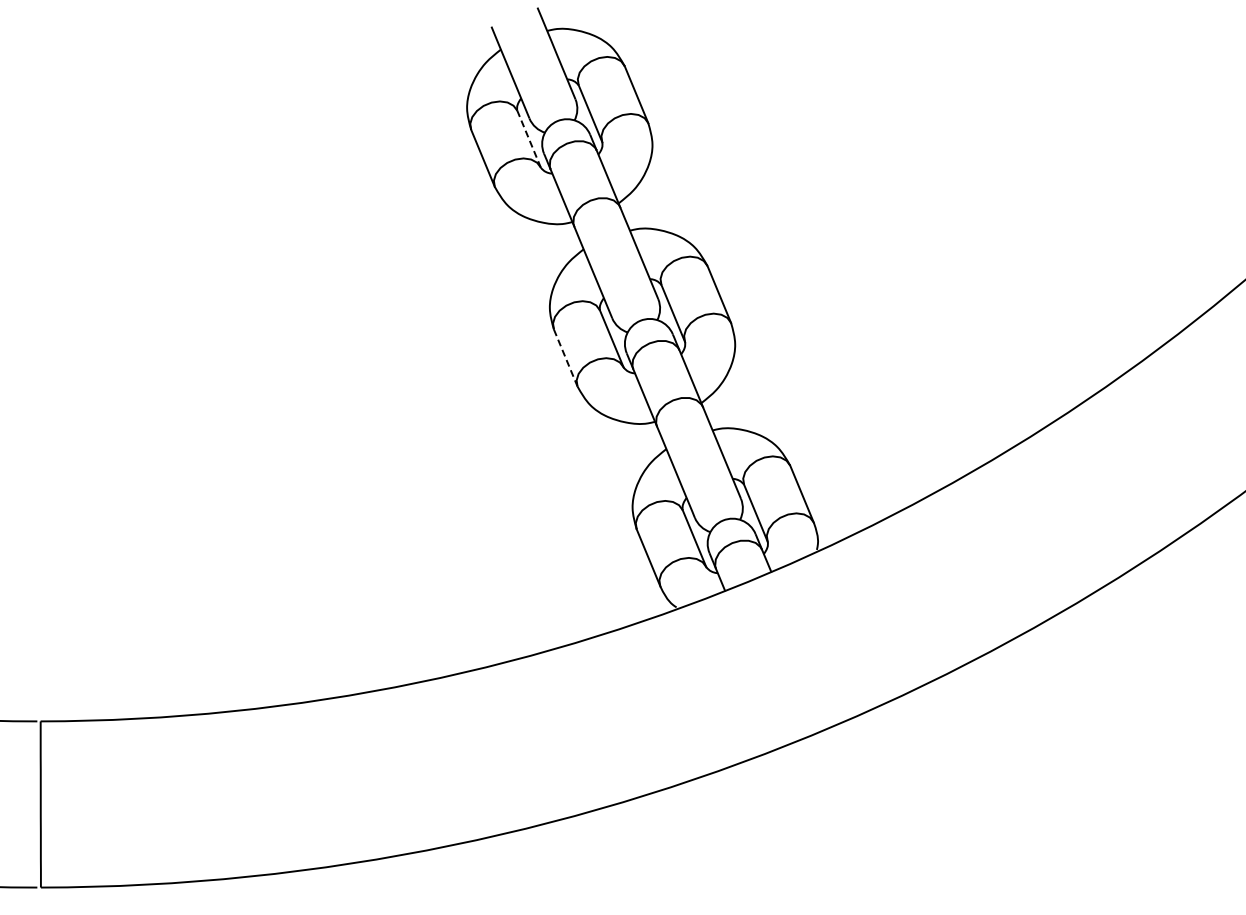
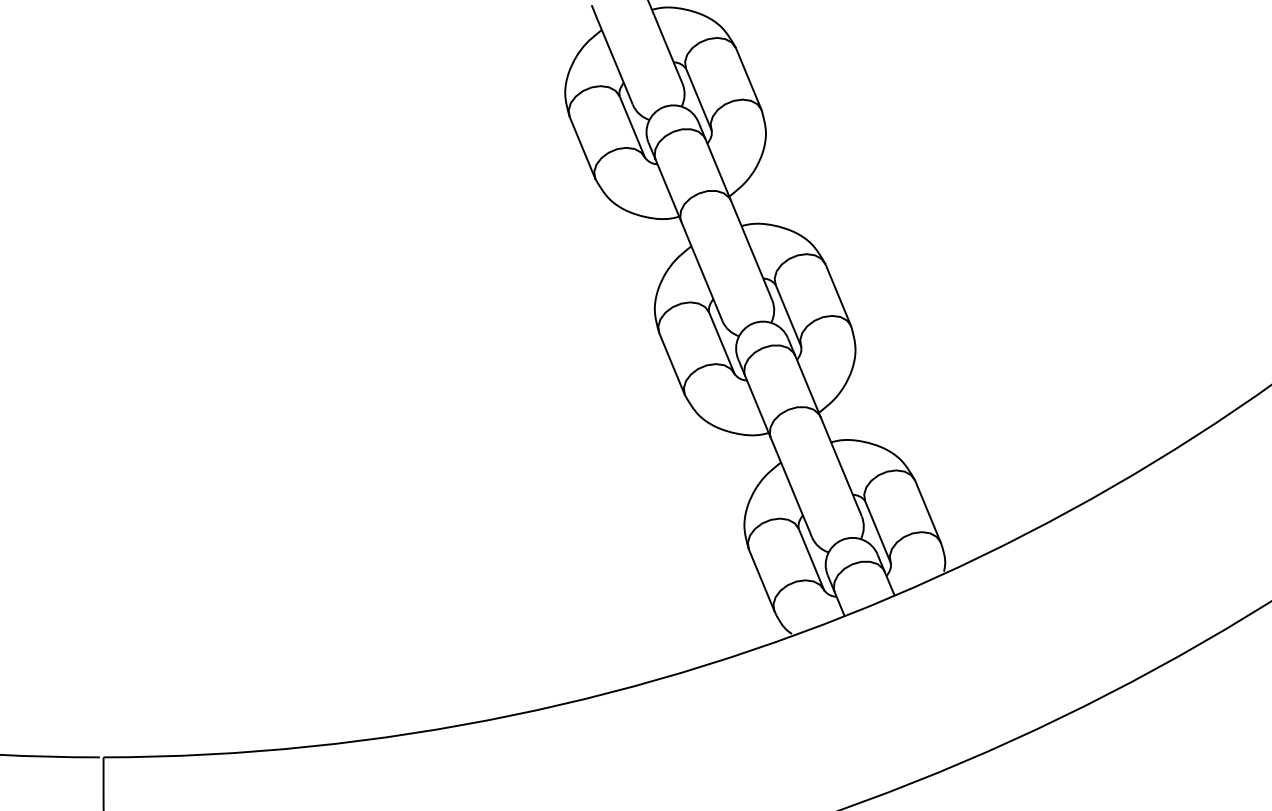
line: (529, 139) -> (632, 127), dashed -> solid
line: (565, 358) -> (671, 364), dashed -> solid

